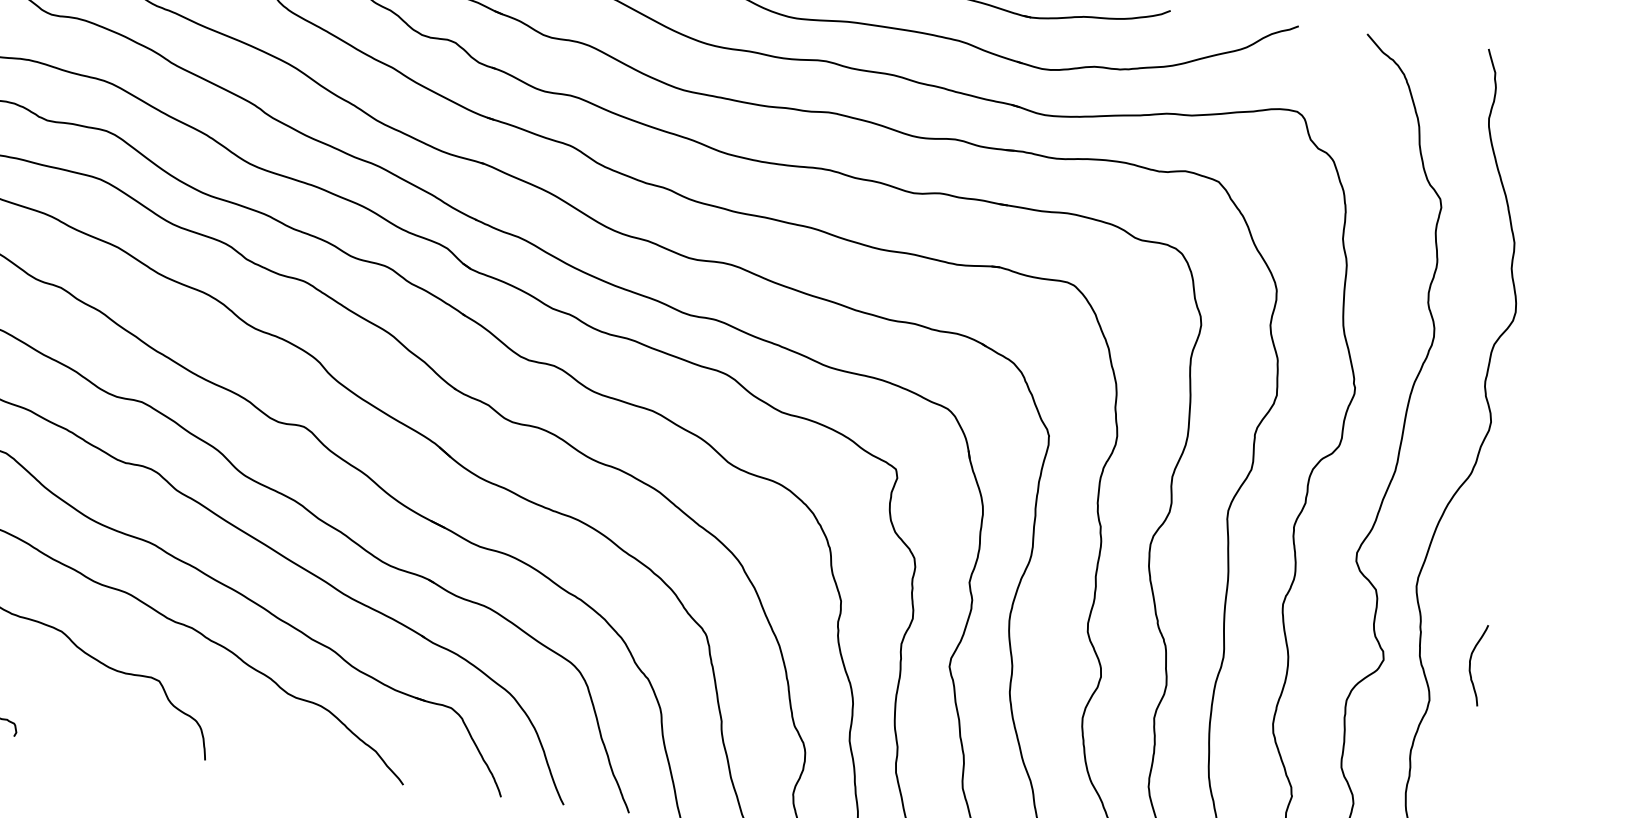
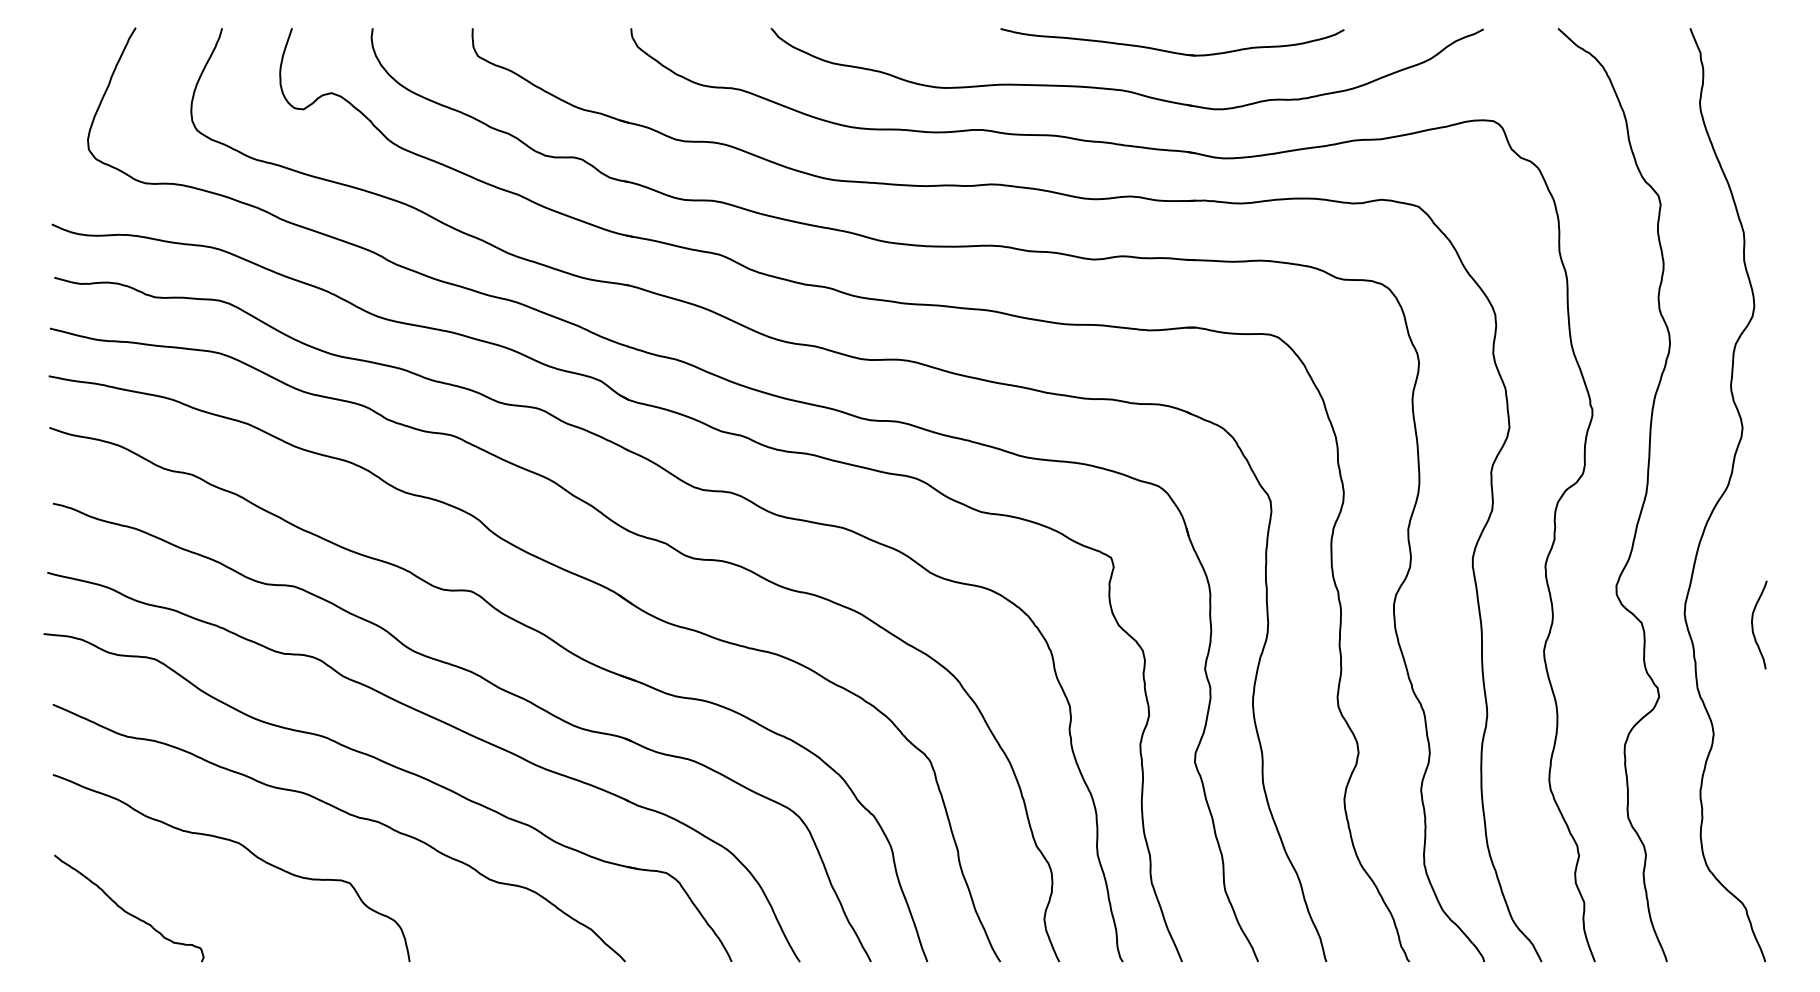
curve: (1471, 663) -> (1753, 624), moved

